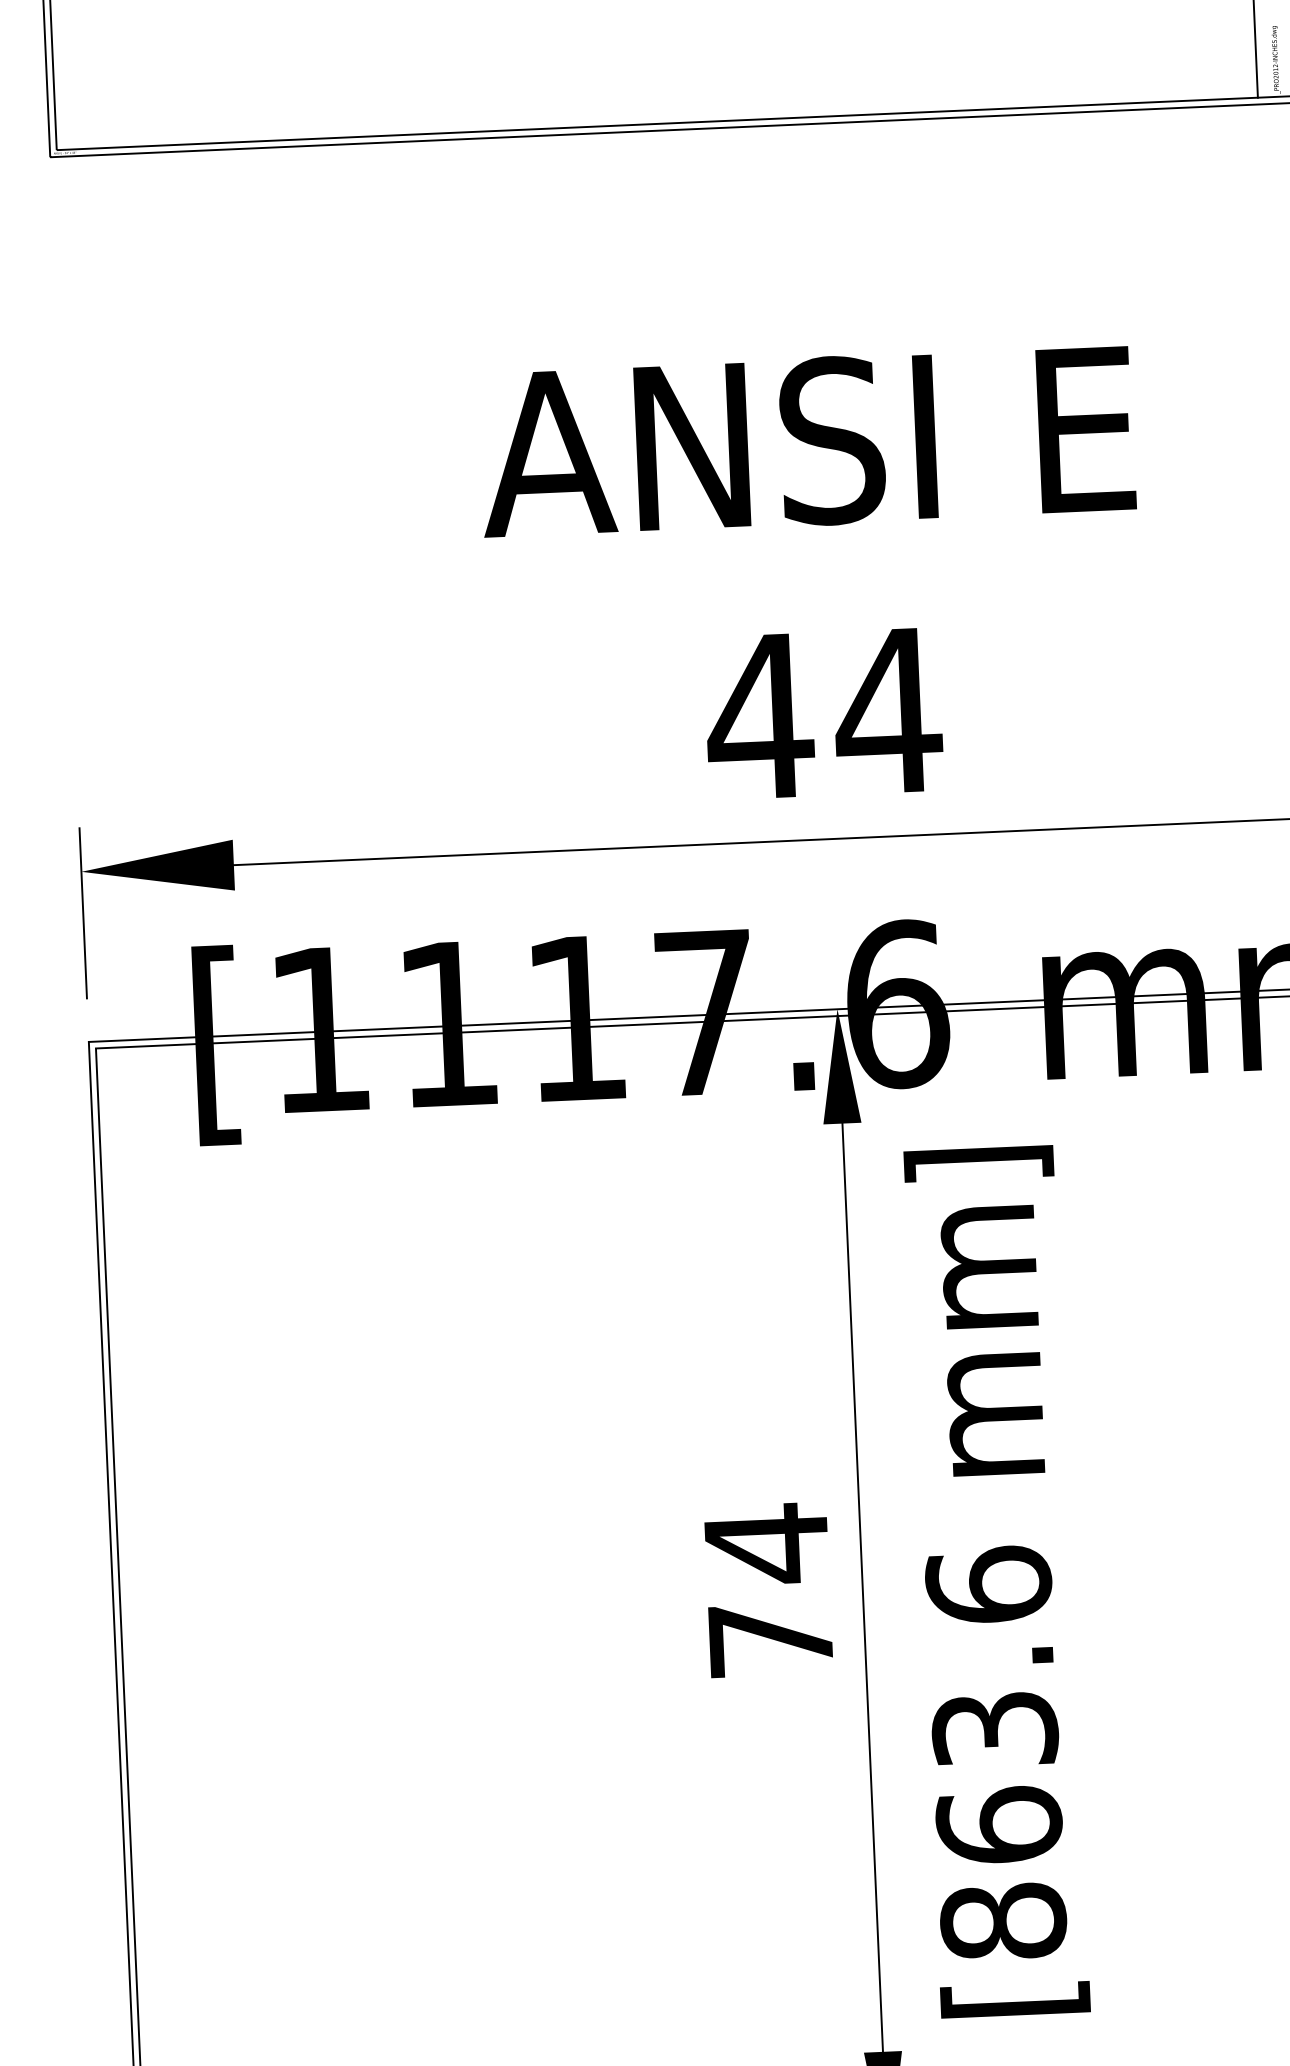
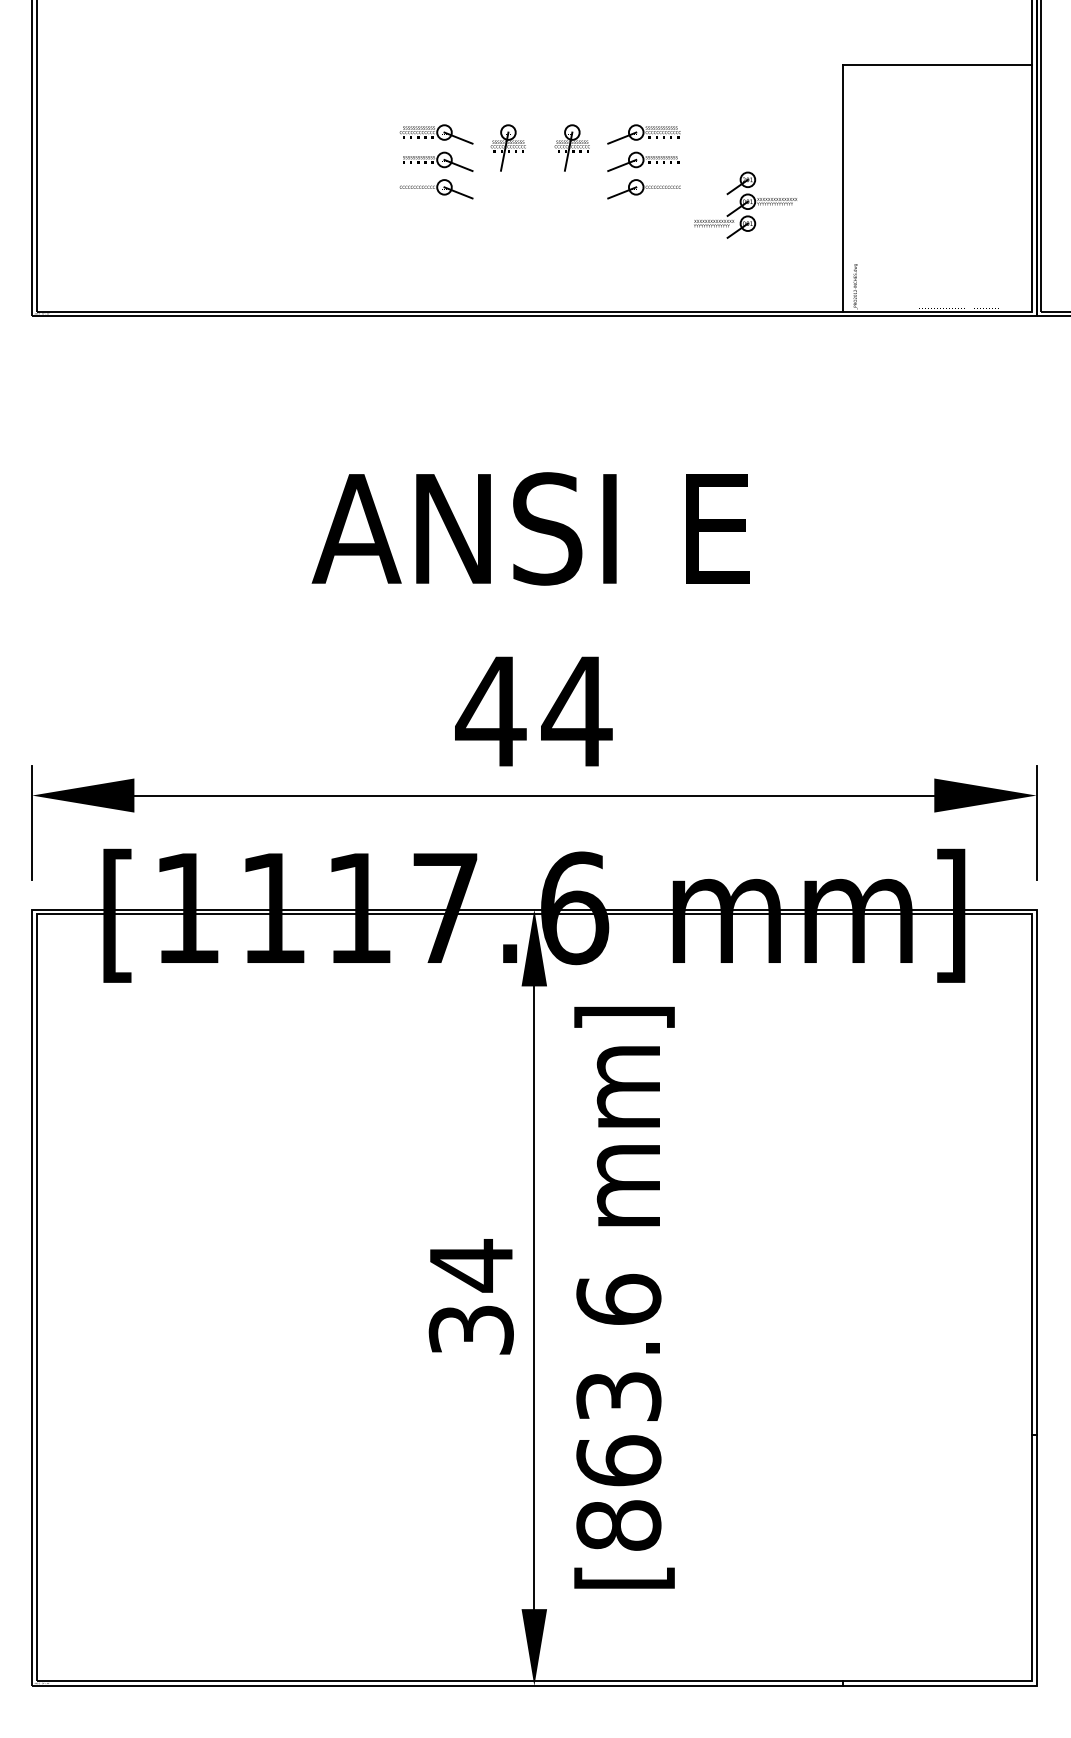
text: (769, 1639) -> (470, 1329), 74 -> 34

